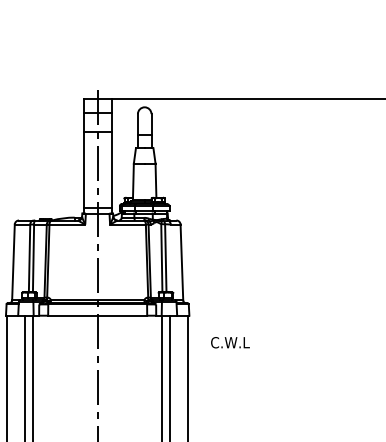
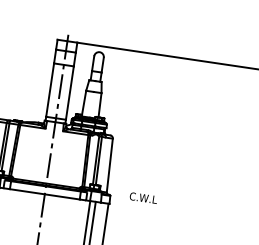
text: (230, 342) -> (143, 197), moved

